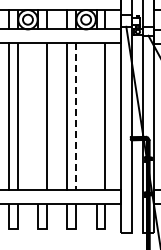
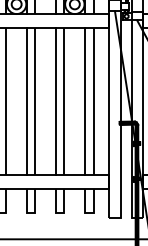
line: (38, 116) -> (27, 101), added
line: (96, 116) -> (85, 101), added
line: (75, 117) -> (64, 102), dashed -> solid

